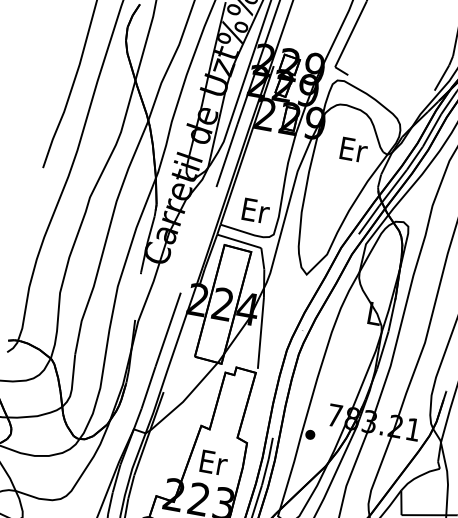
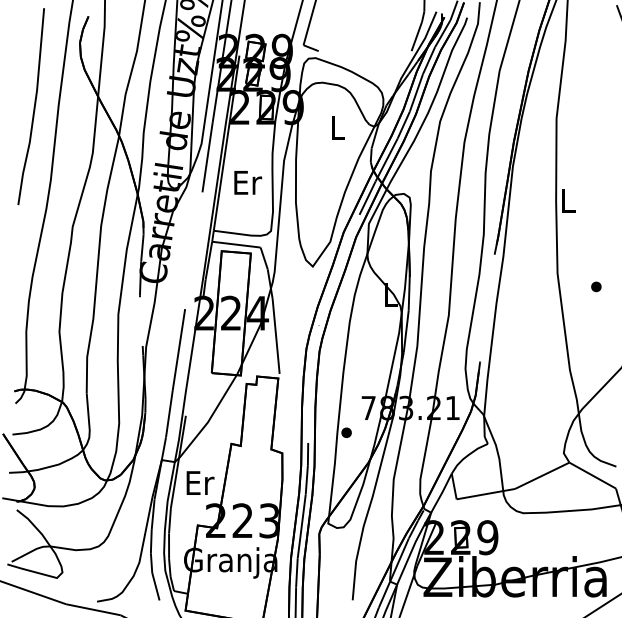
text: (353, 149) -> (338, 127), Er -> L
text: (256, 210) -> (248, 182), moved
text: (214, 462) -> (200, 482), moved

